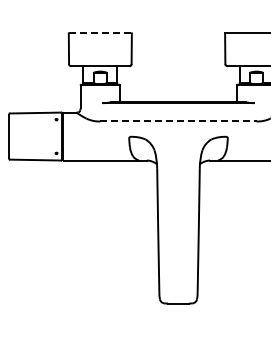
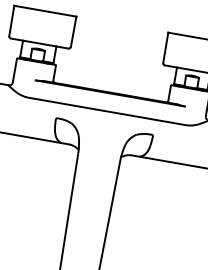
line: (100, 33) -> (45, 11), dashed -> solid
line: (179, 121) -> (108, 111), dashed -> solid

